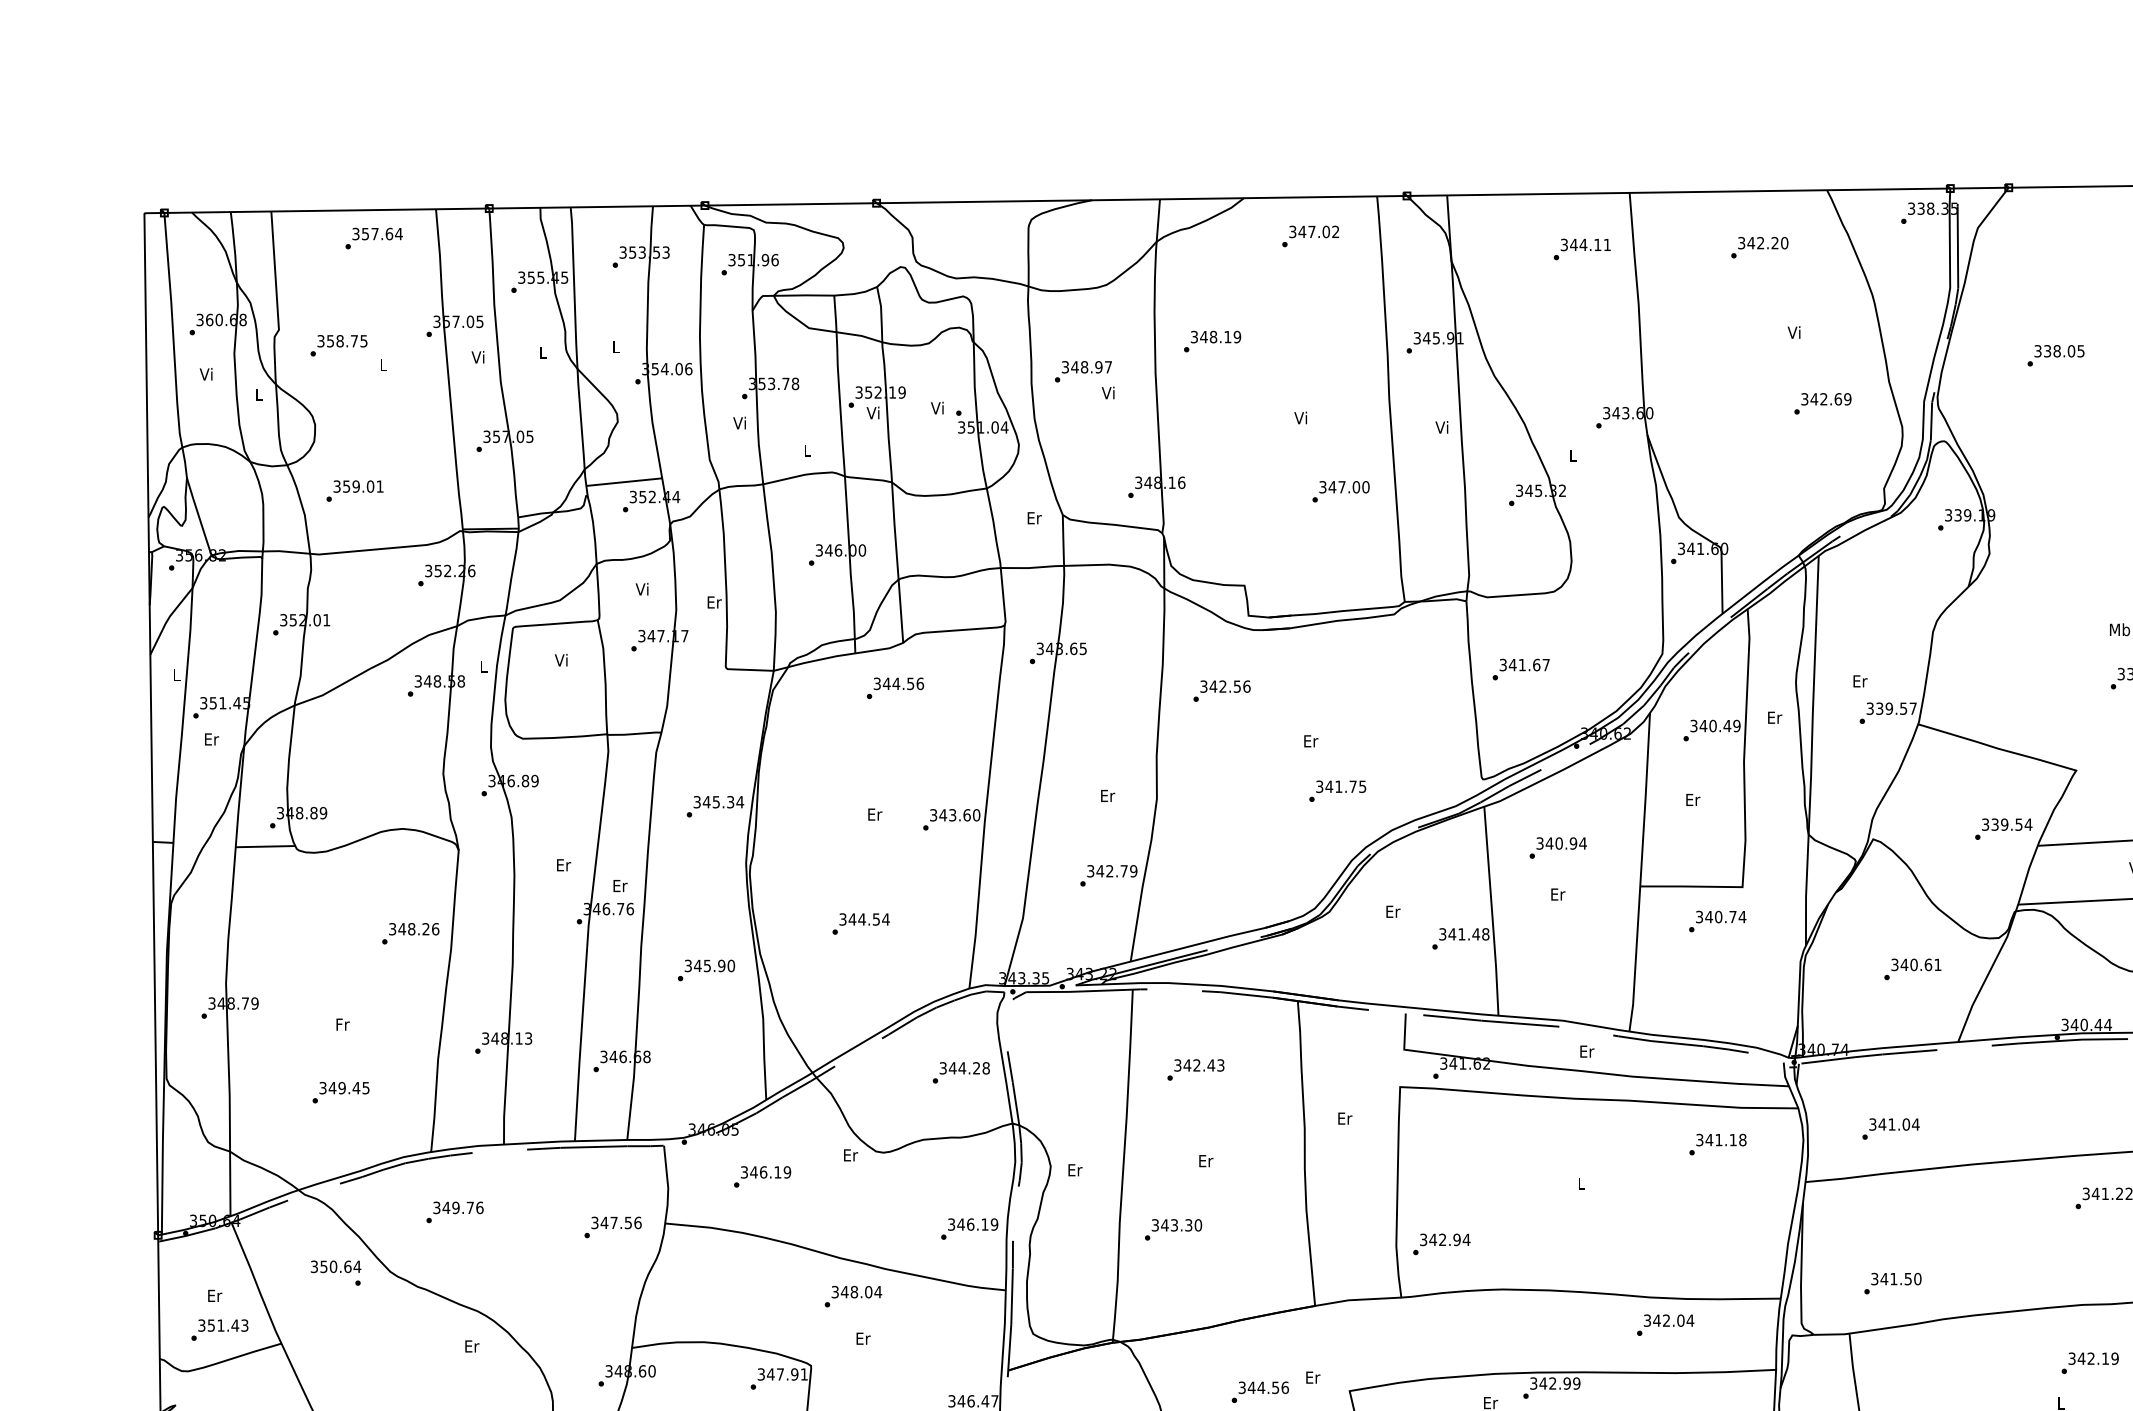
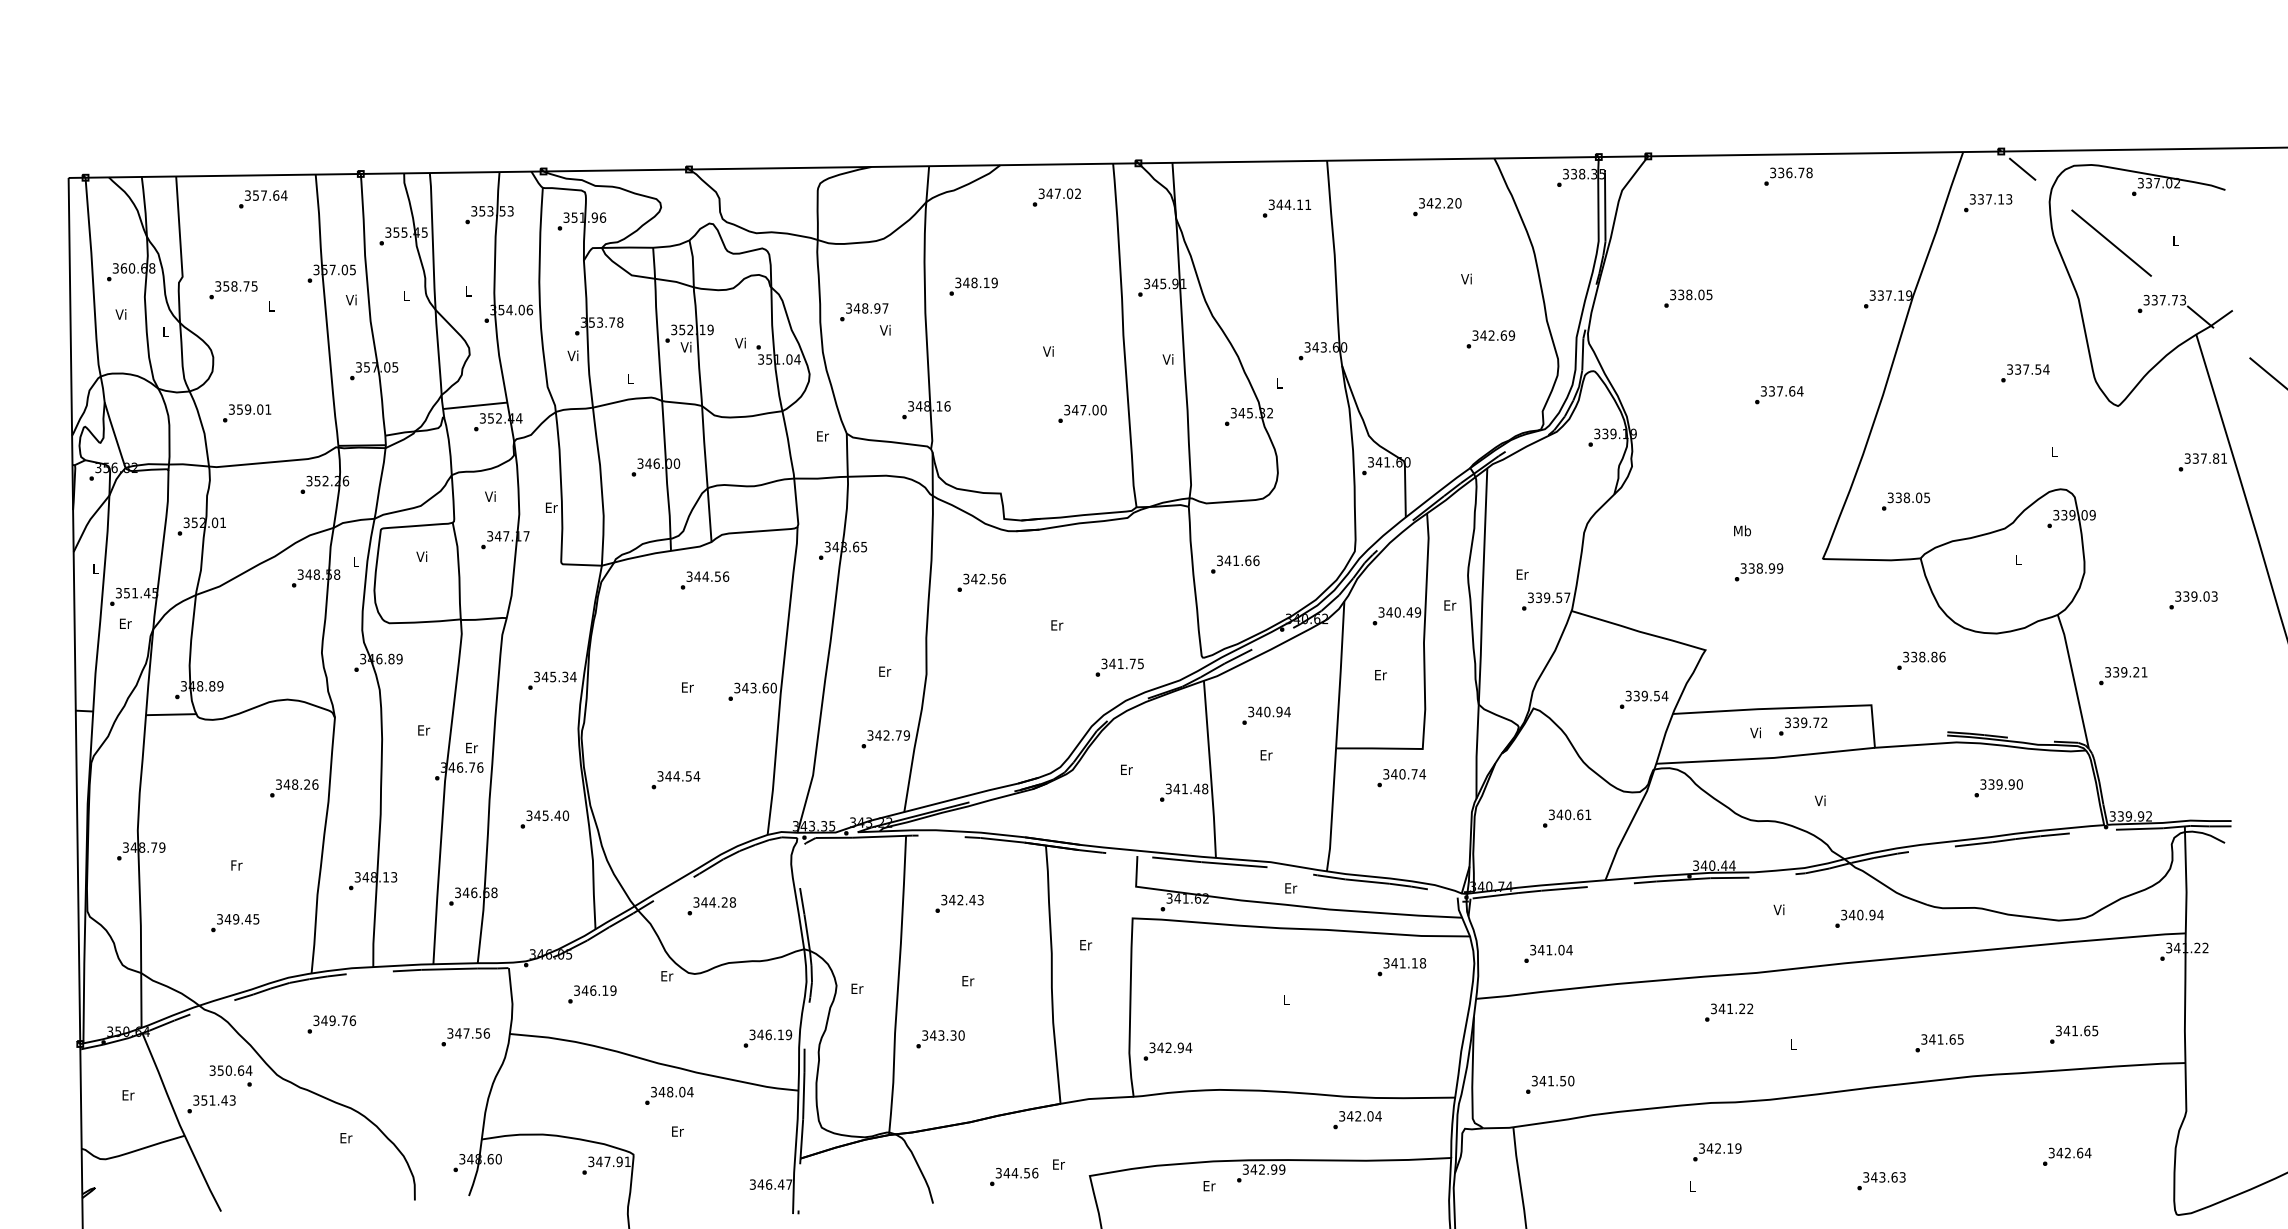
text: (1546, 664) -> (1256, 560), 341.67 -> 341.66
text: (1337, 790) -> (1119, 667), moved
text: (721, 965) -> (557, 815), 345.90 -> 345.40
text: (960, 1073) -> (711, 906), moved
text: (219, 1330) -> (211, 1104), moved

